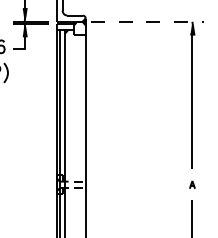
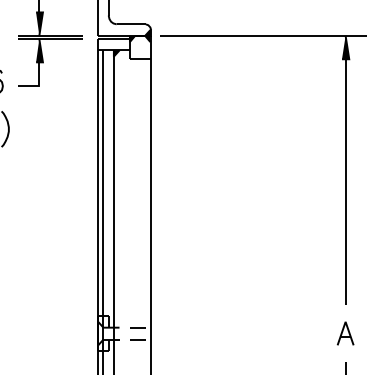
line: (147, 21) -> (263, 35), dashed -> solid
part: (192, 184) -> (345, 332), size x1.67

